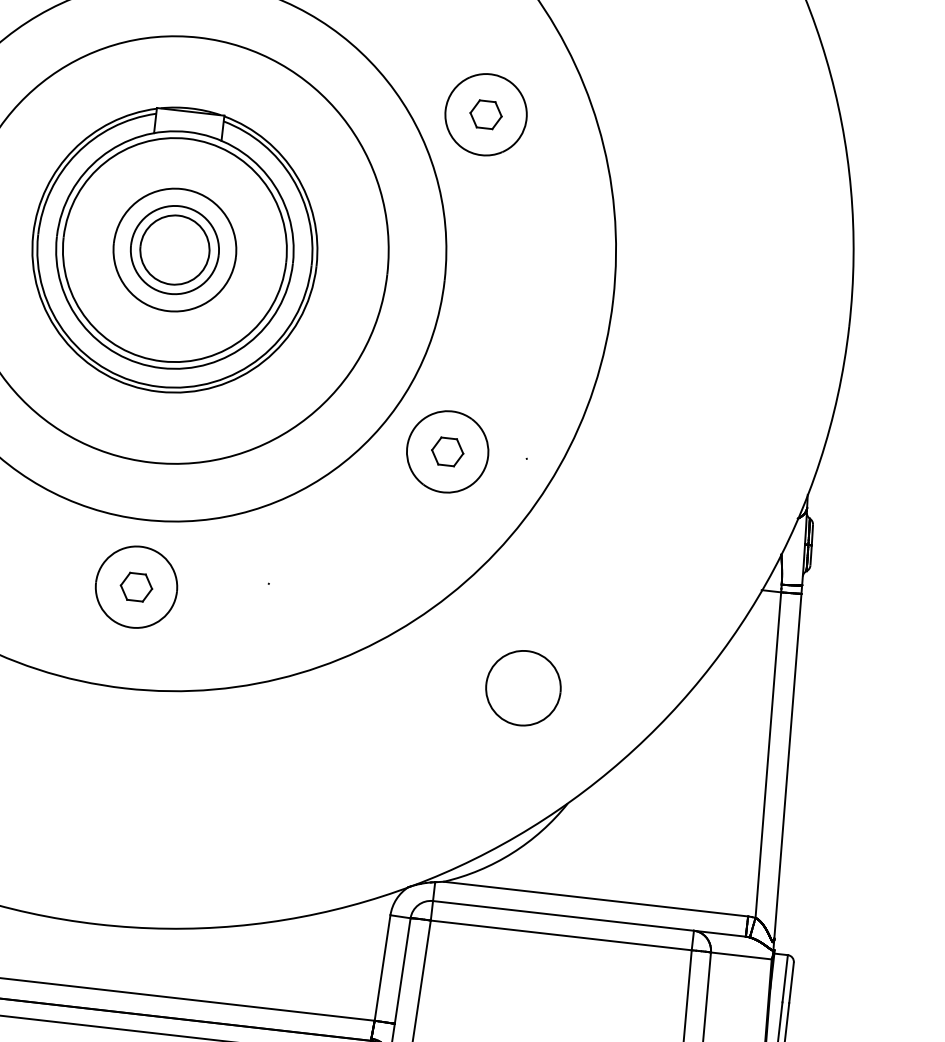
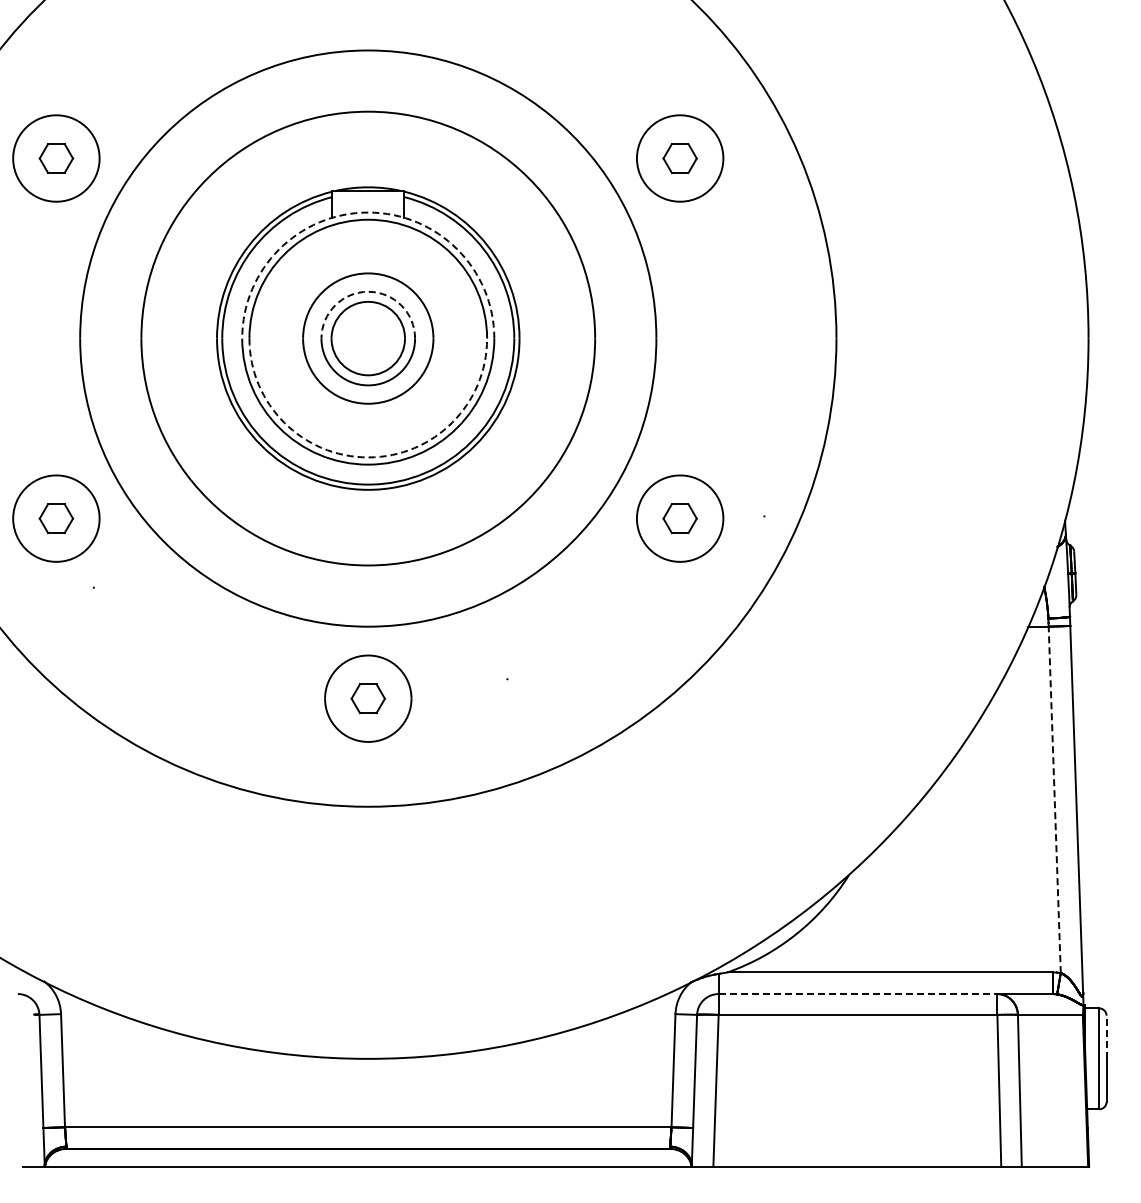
arc: (188, 132) -> (368, 212), solid -> dashed
arc: (180, 206) -> (368, 291), solid -> dashed
arc: (162, 361) -> (368, 457), solid -> dashed
part: (523, 687) -> (788, 758), removed
line: (768, 754) -> (1054, 799), solid -> dashed
line: (563, 916) -> (858, 994), solid -> dashed
line: (791, 983) -> (1106, 1037), solid -> dashed

